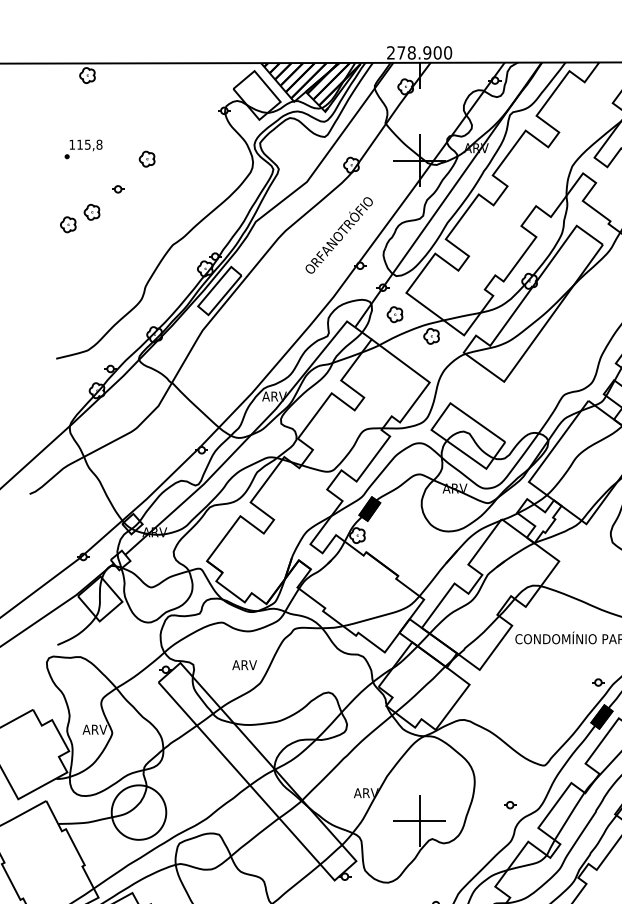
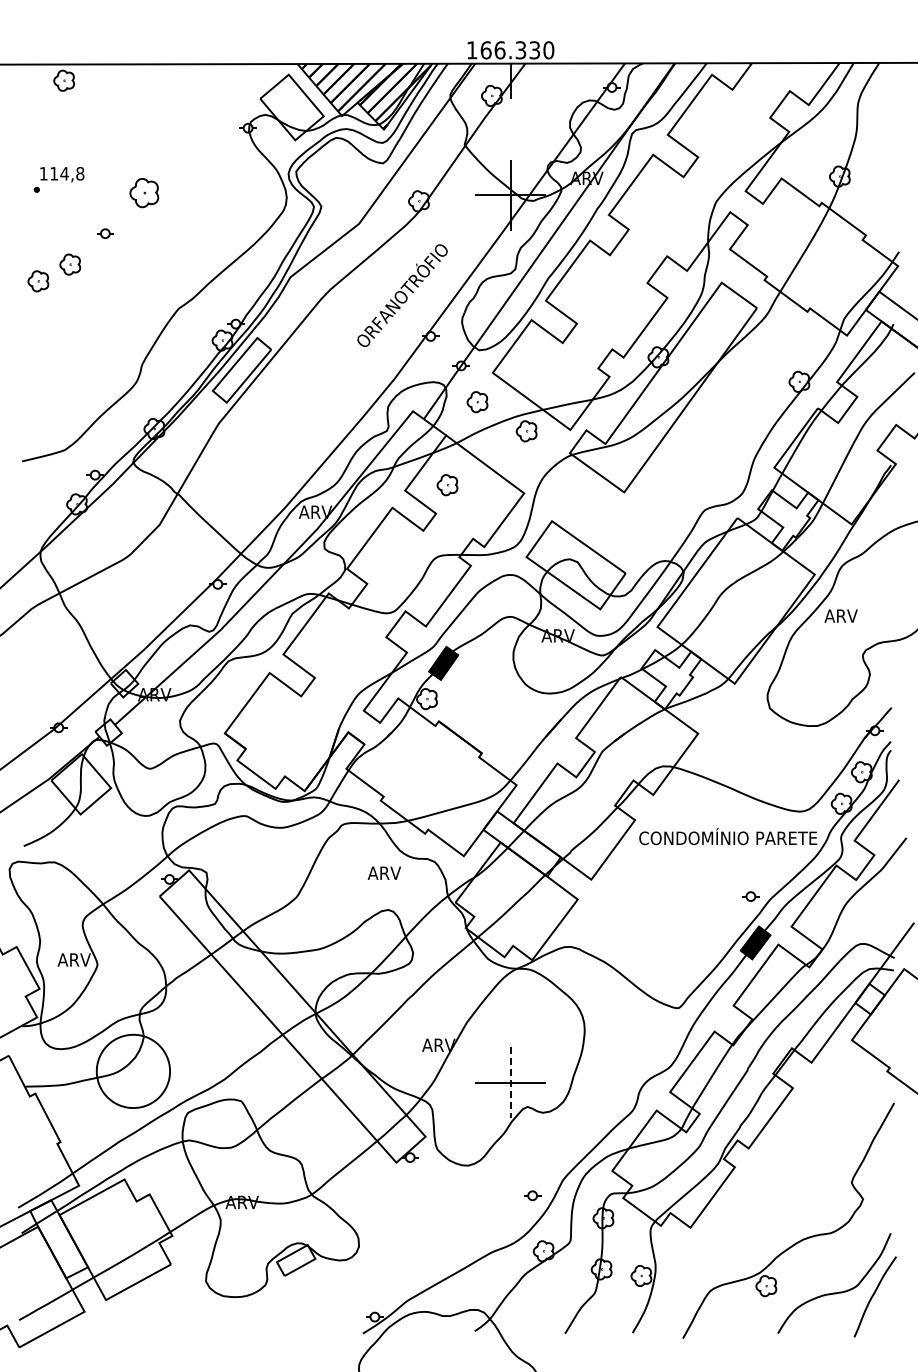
text: (414, 53) -> (503, 50), 278.900 -> 166.330
text: (87, 144) -> (64, 173), 115,8 -> 114,8
part: (147, 159) -> (144, 193), size x1.4
part: (372, 376) -> (447, 485), added
text: (243, 664) -> (383, 872), moved
part: (509, 805) -> (631, 1061), removed
line: (419, 820) -> (510, 1082), solid -> dashed

